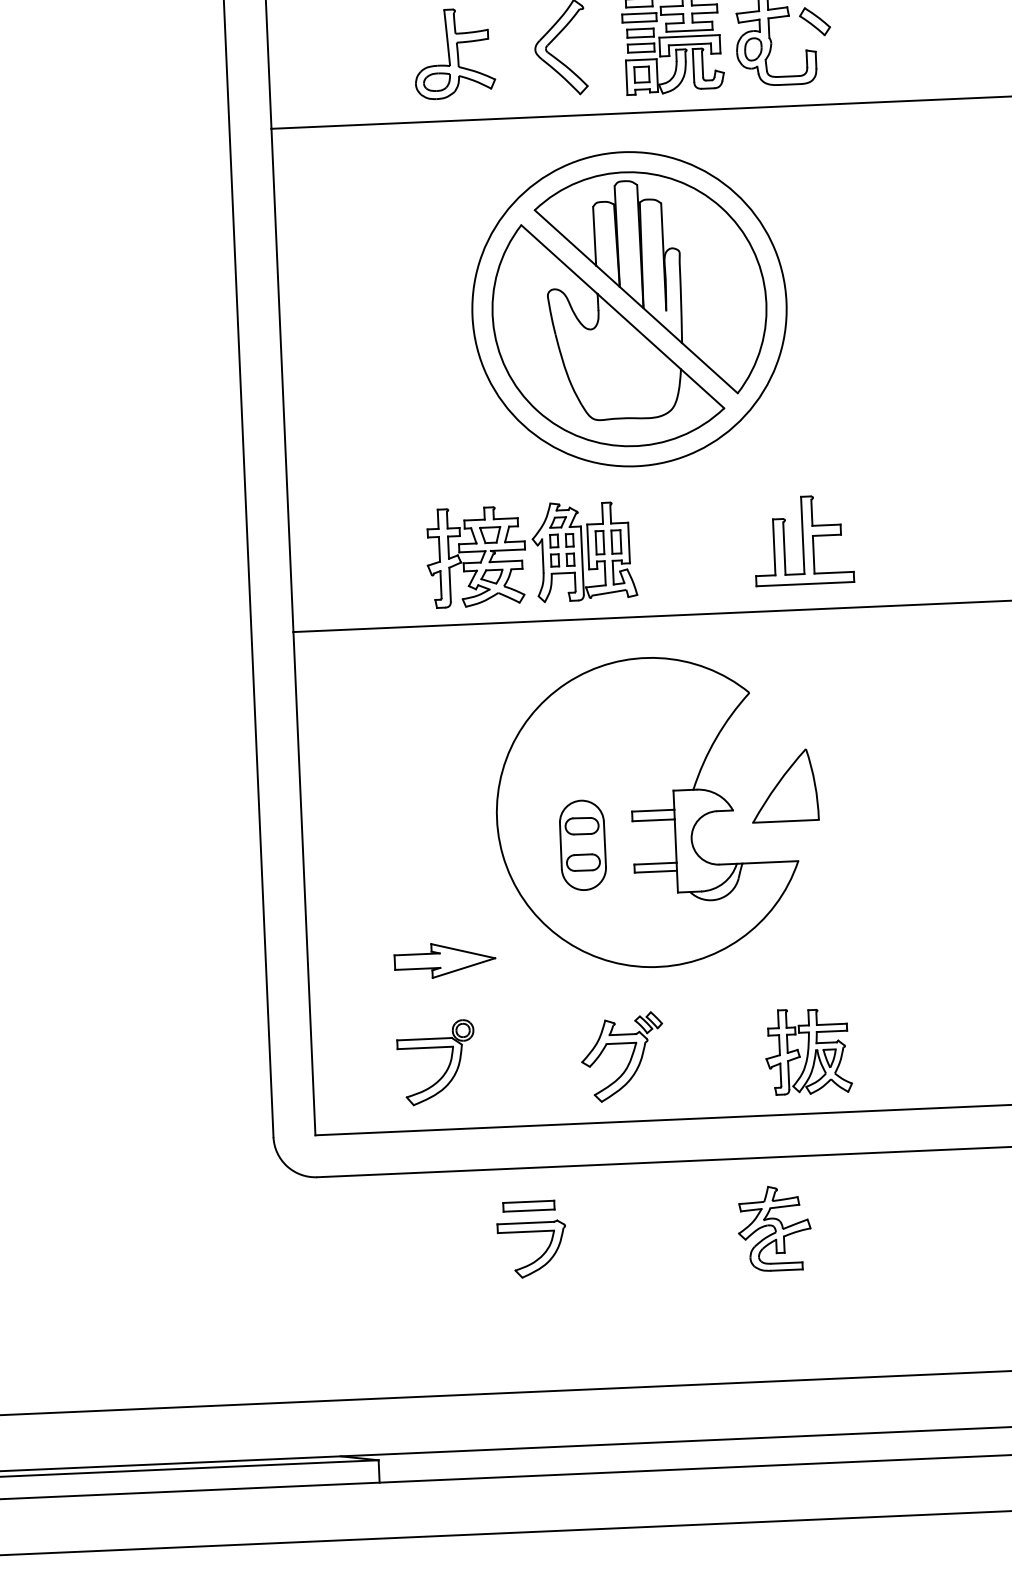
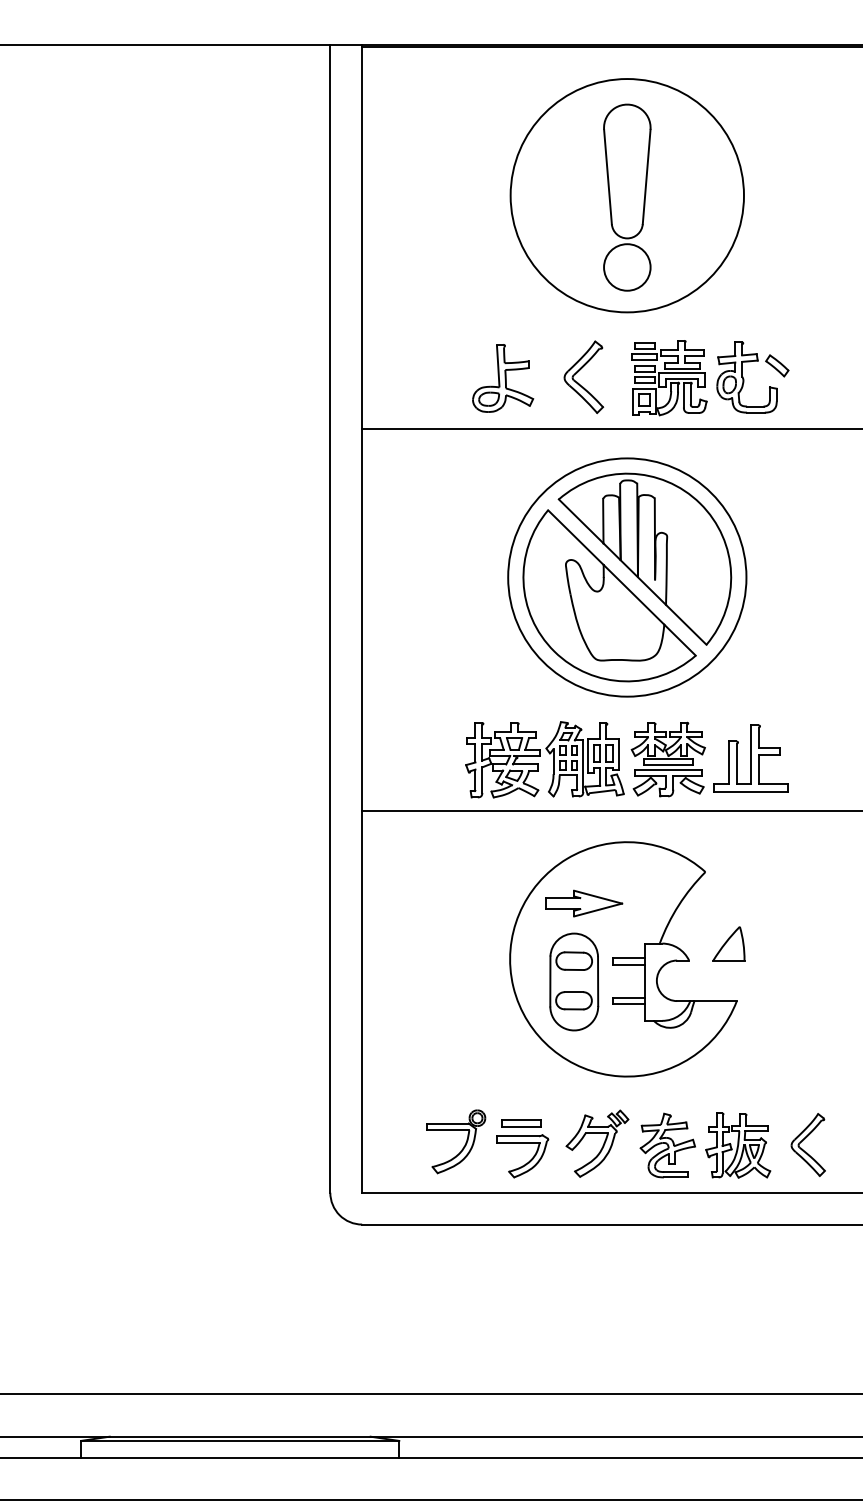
part: (692, 546) -> (667, 759), added
part: (783, 785) -> (728, 943), size x0.62
part: (583, 844) -> (574, 981), size x1.43
part: (445, 960) -> (584, 903), moved
part: (899, 1046) -> (807, 1144), added
part: (774, 1228) -> (667, 1145), moved
part: (531, 1239) -> (522, 1148), moved

